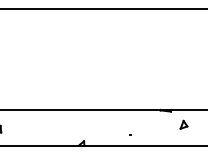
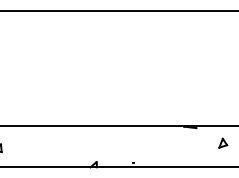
part: (184, 124) -> (223, 142), moved

